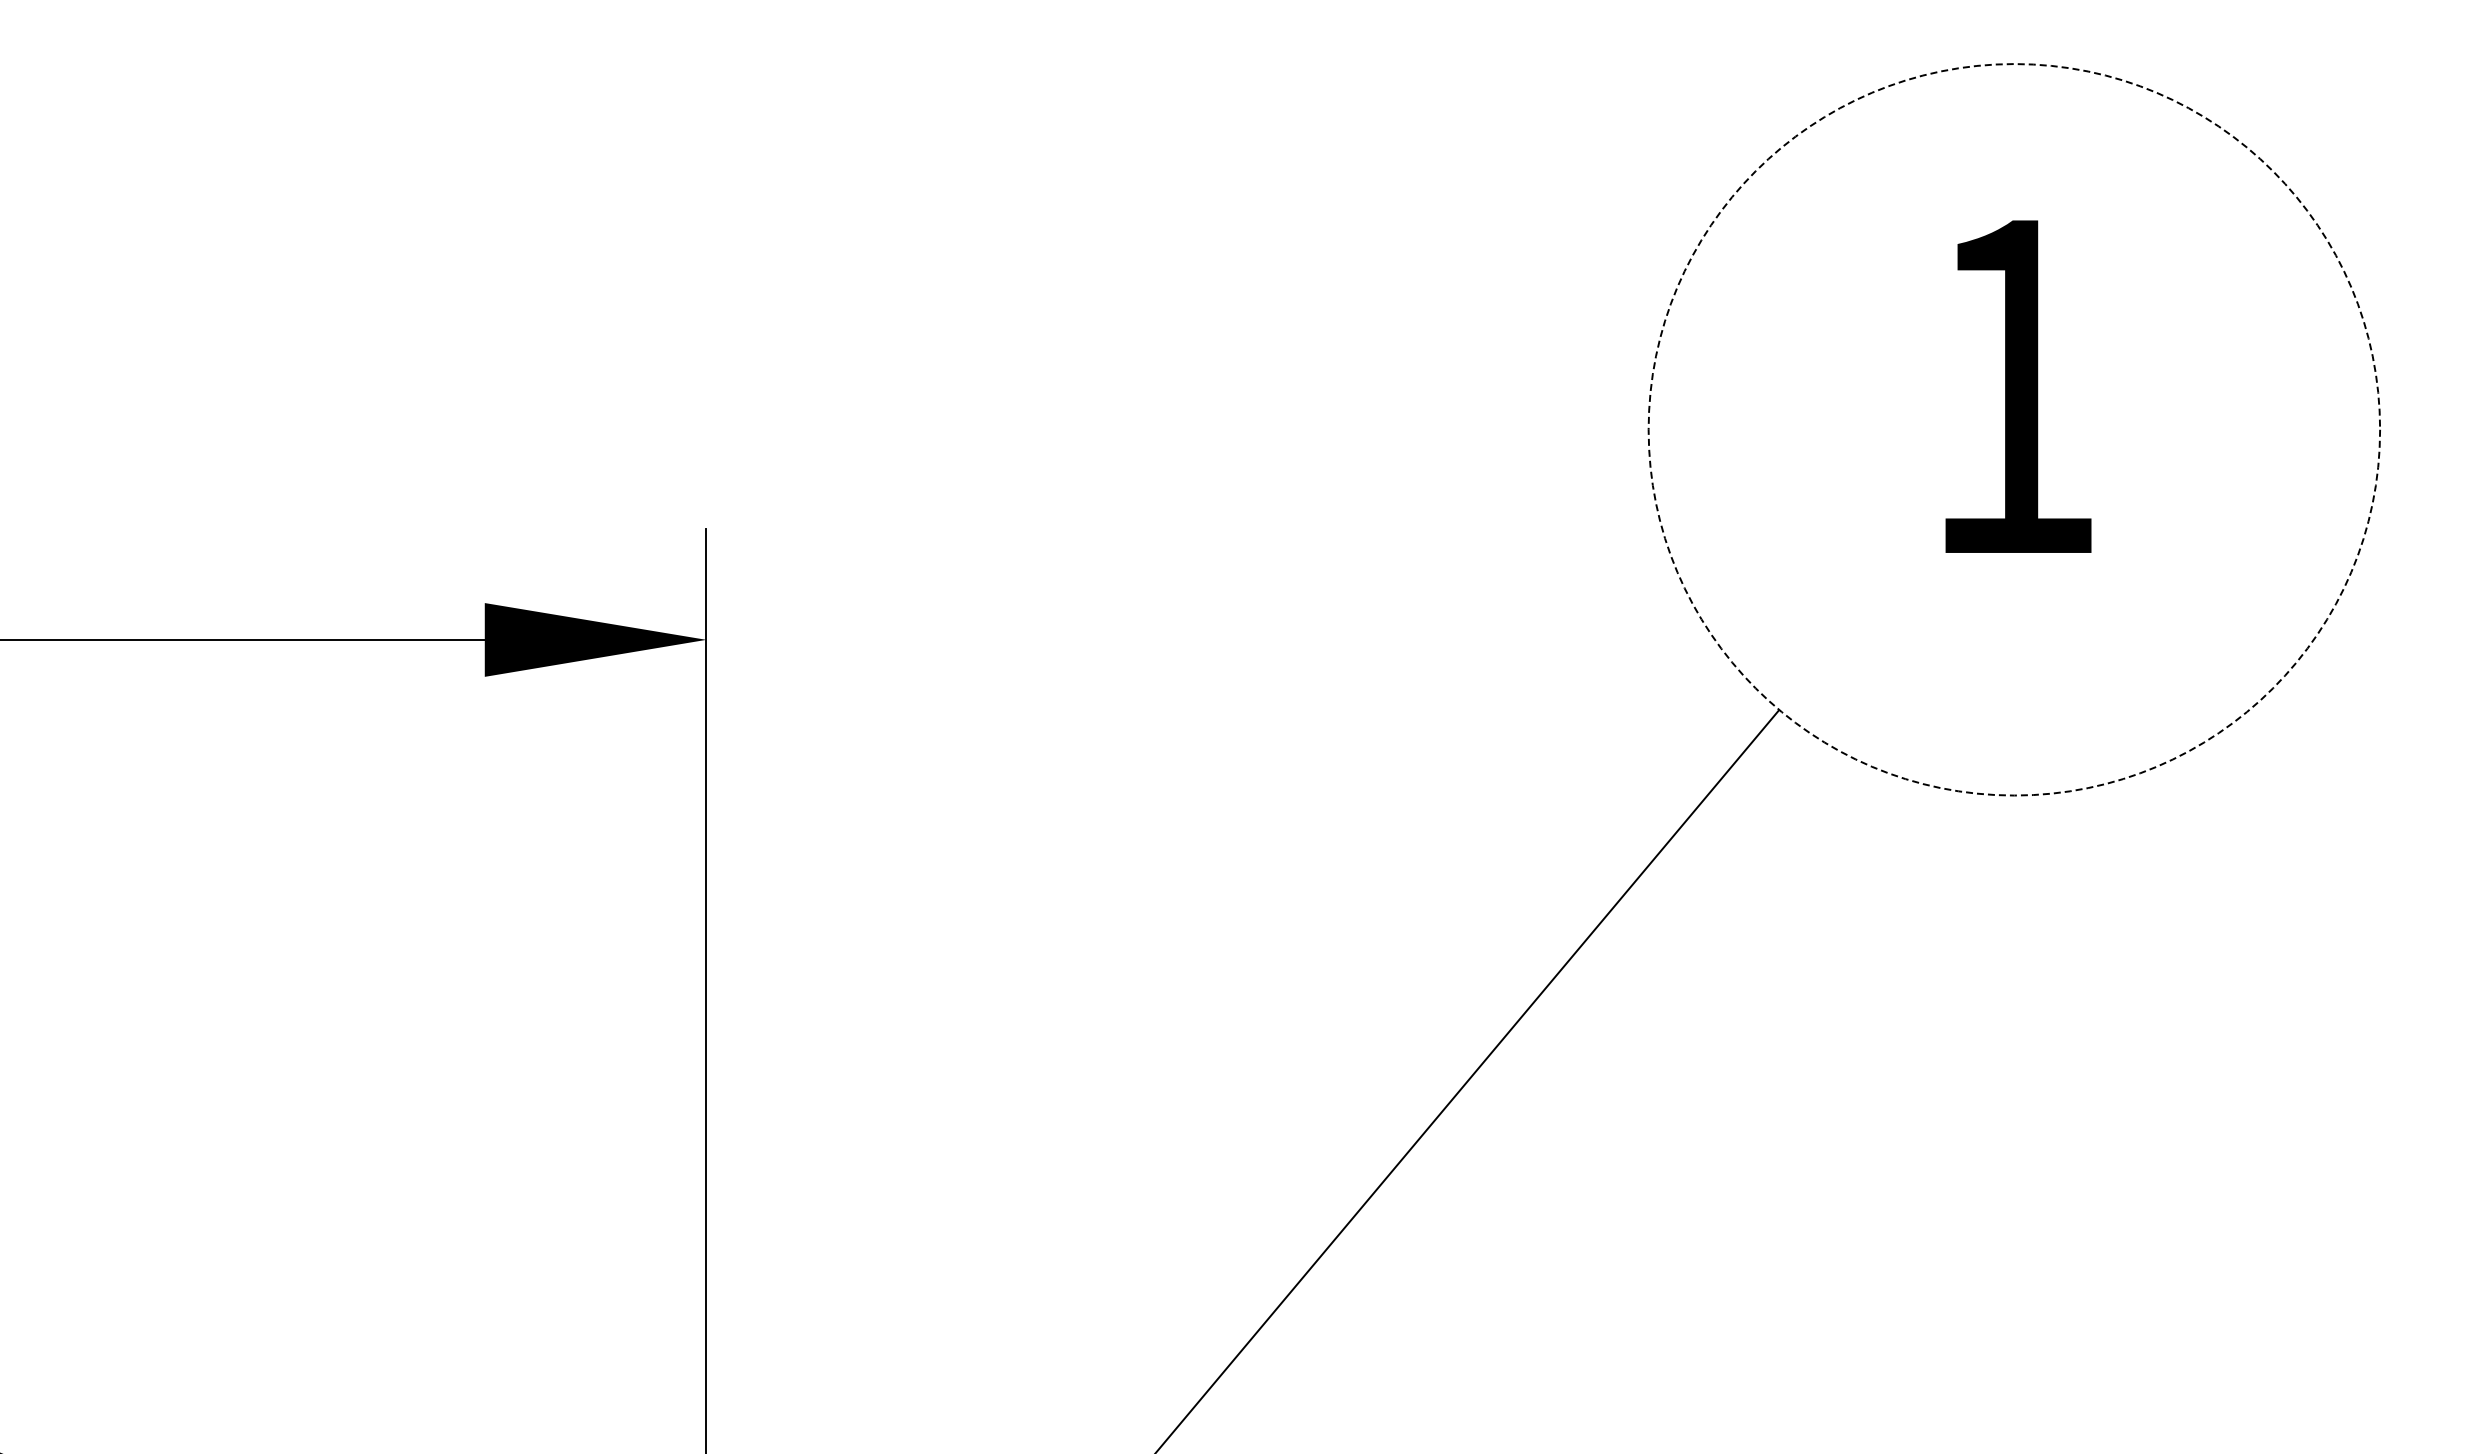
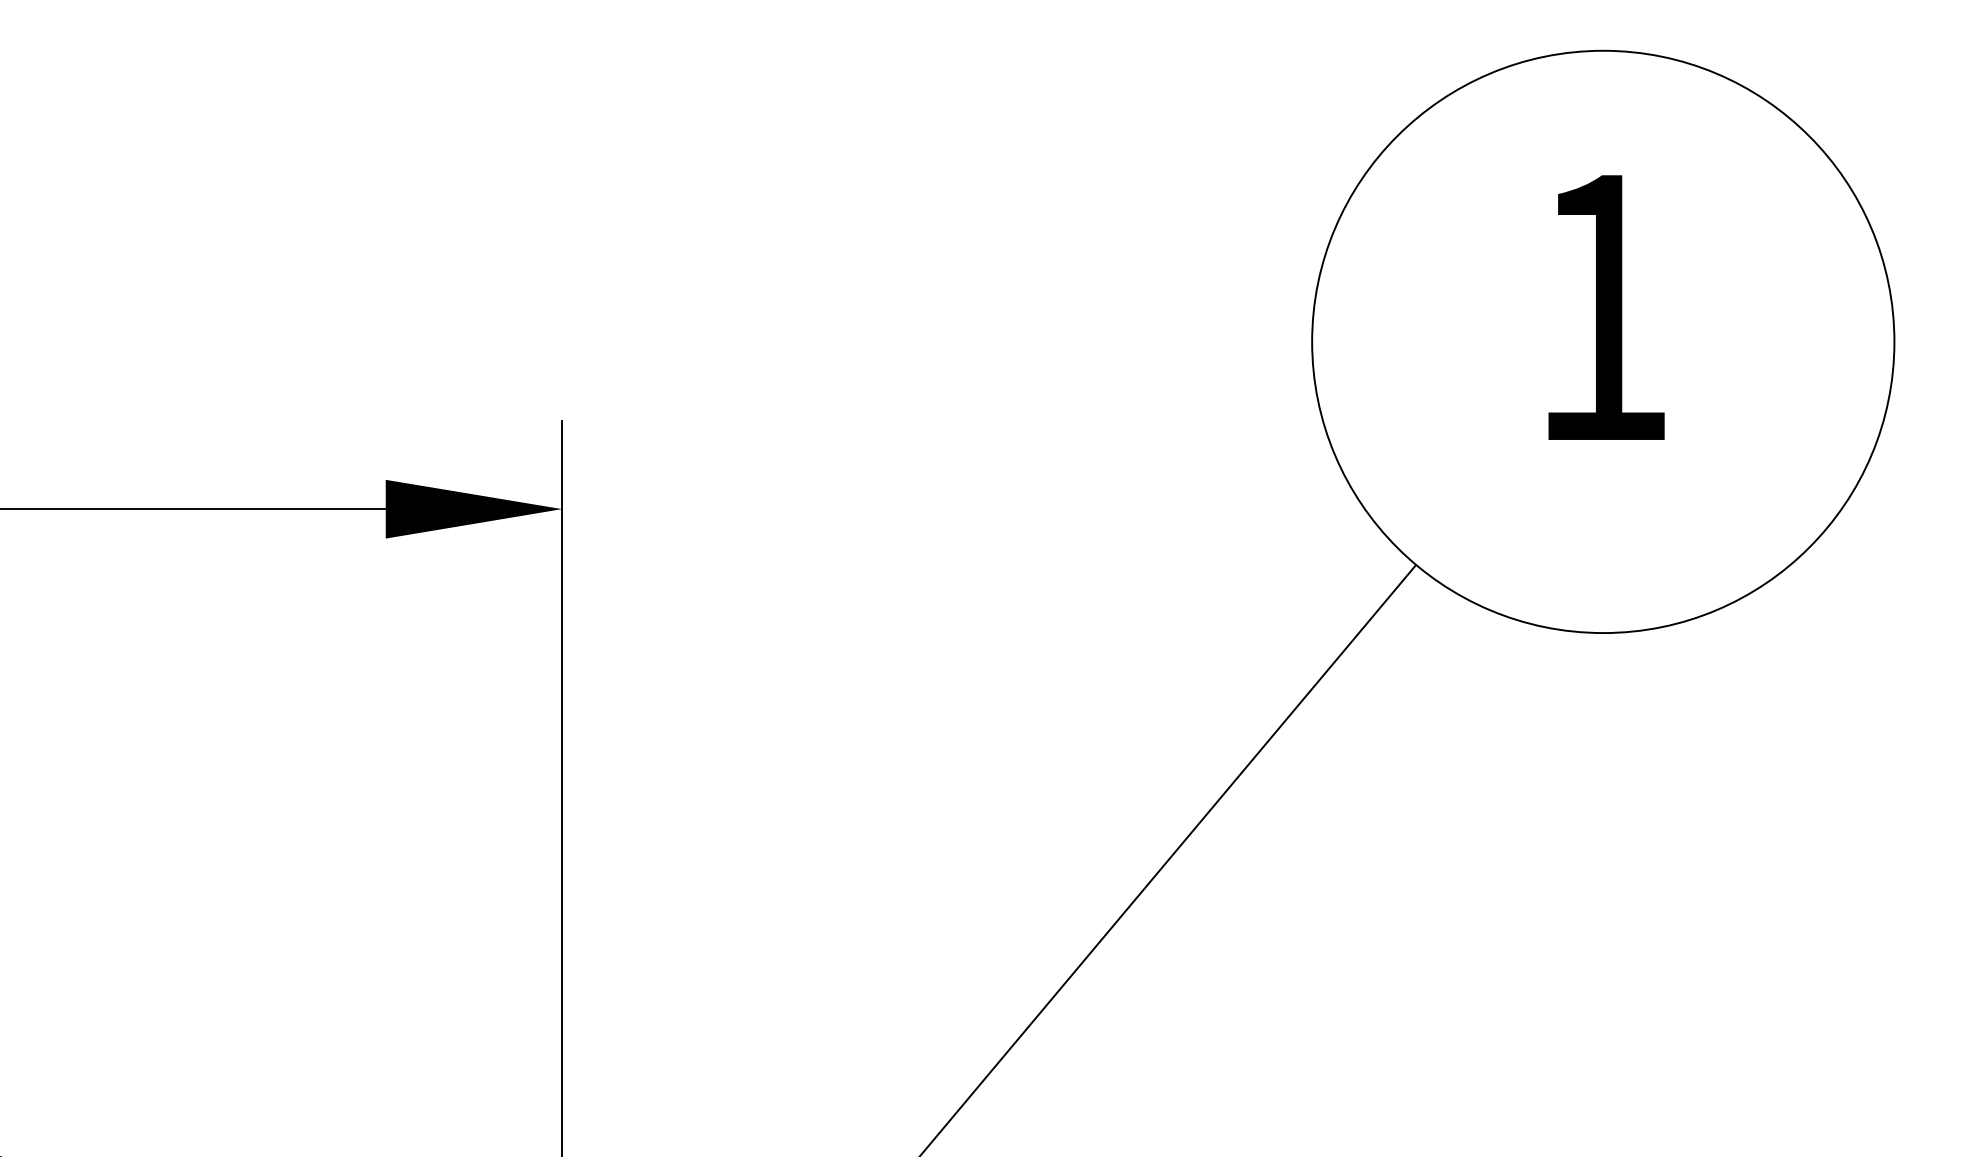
circle: (2014, 429) -> (1603, 341), dashed -> solid

